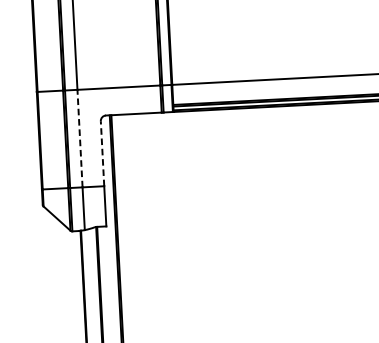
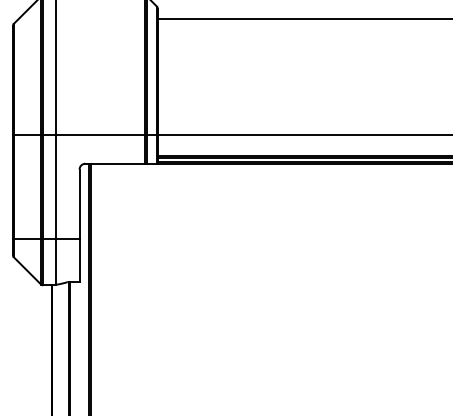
line: (80, 138) -> (56, 186), dashed -> solid
line: (102, 153) -> (79, 204), dashed -> solid

